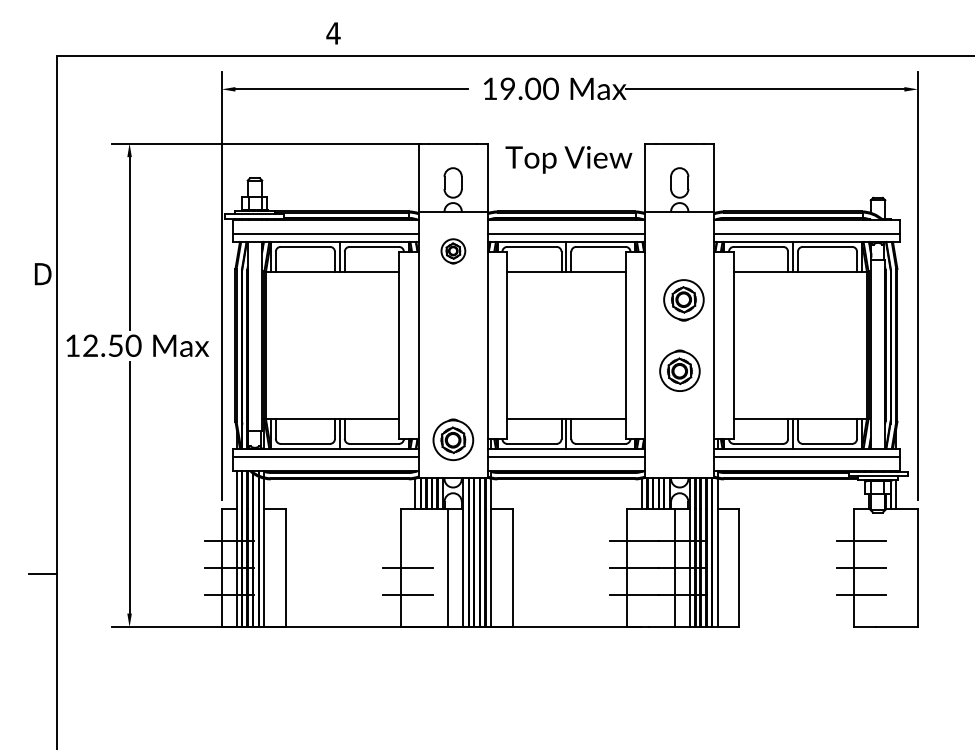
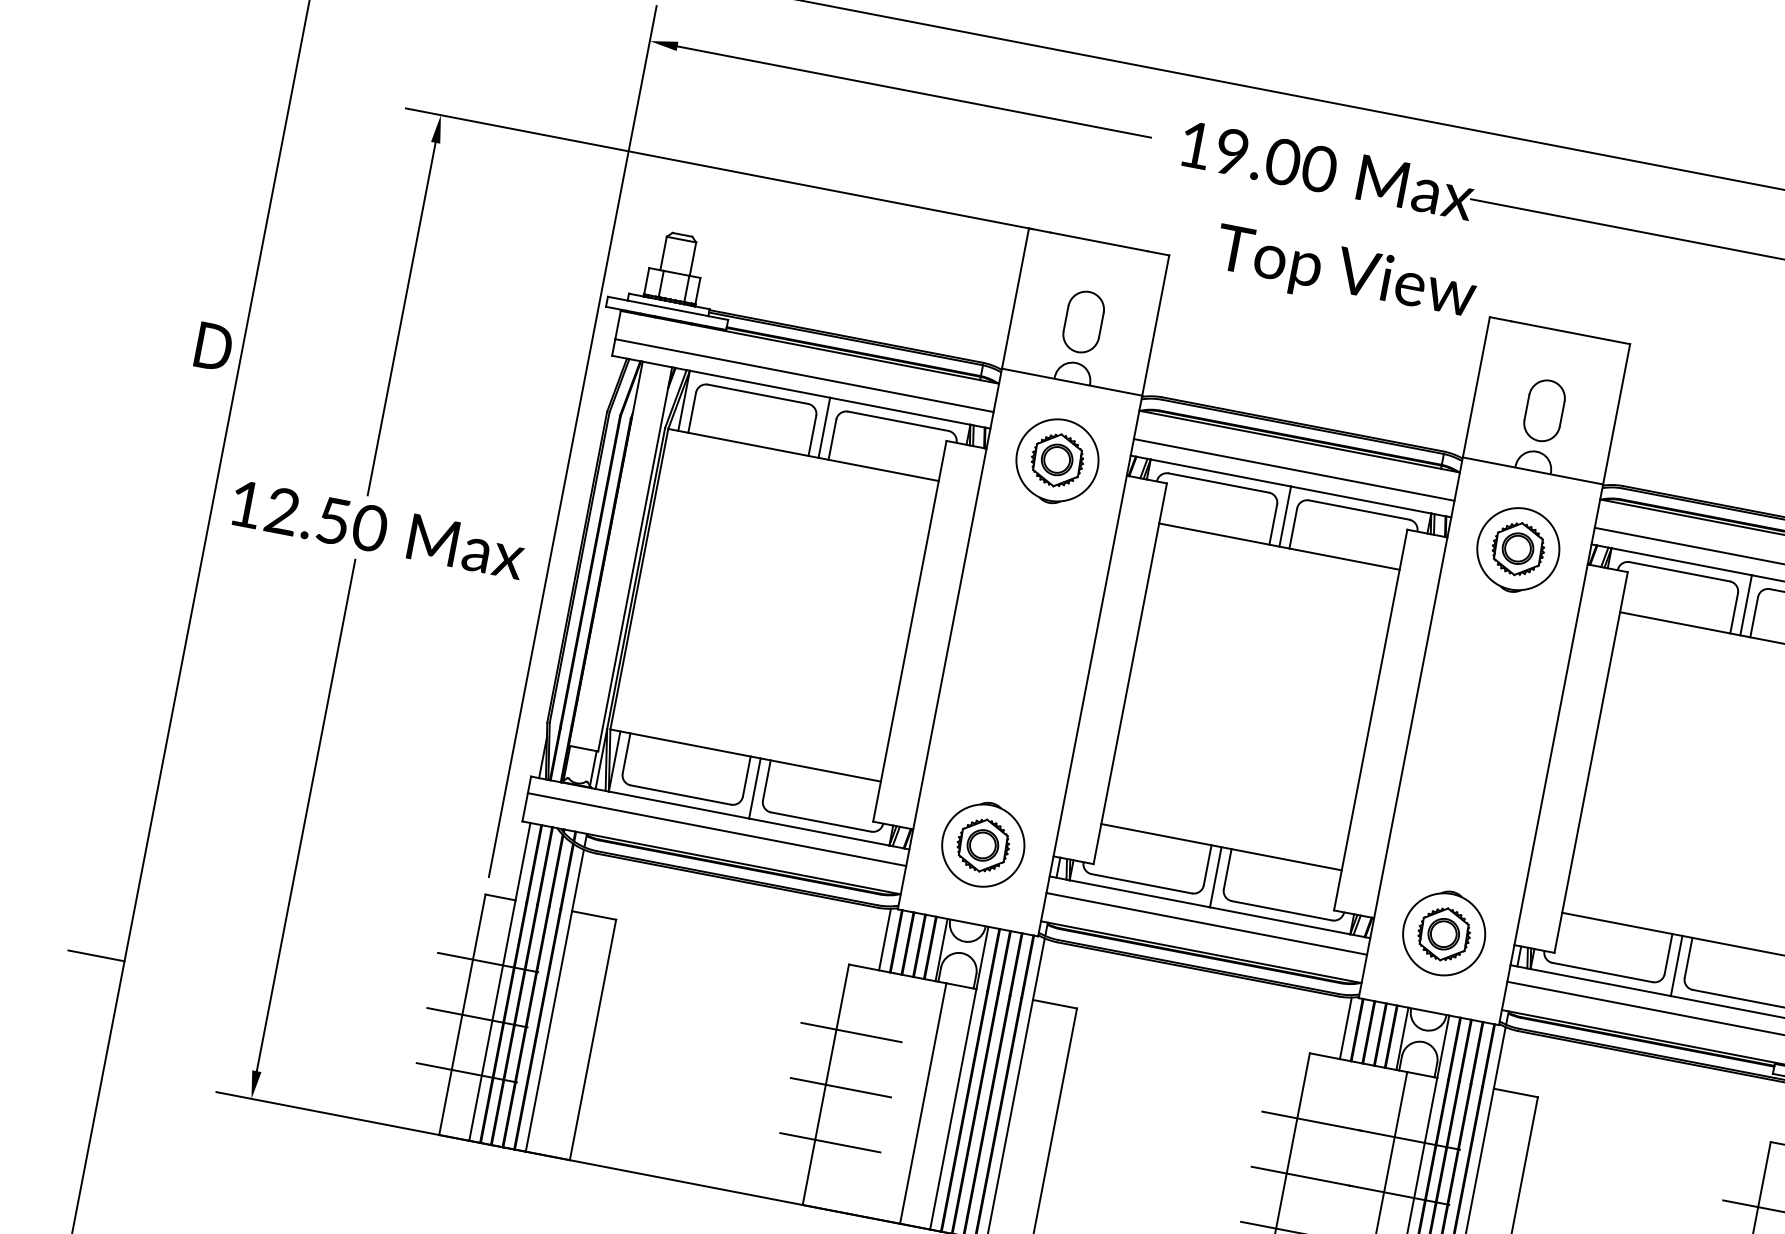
text: (568, 159) -> (1344, 274), moved
part: (453, 251) -> (1057, 461), size x1.67
part: (683, 300) -> (1517, 550), moved
part: (679, 370) -> (1443, 932), moved
line: (407, 540) -> (850, 1031), added

